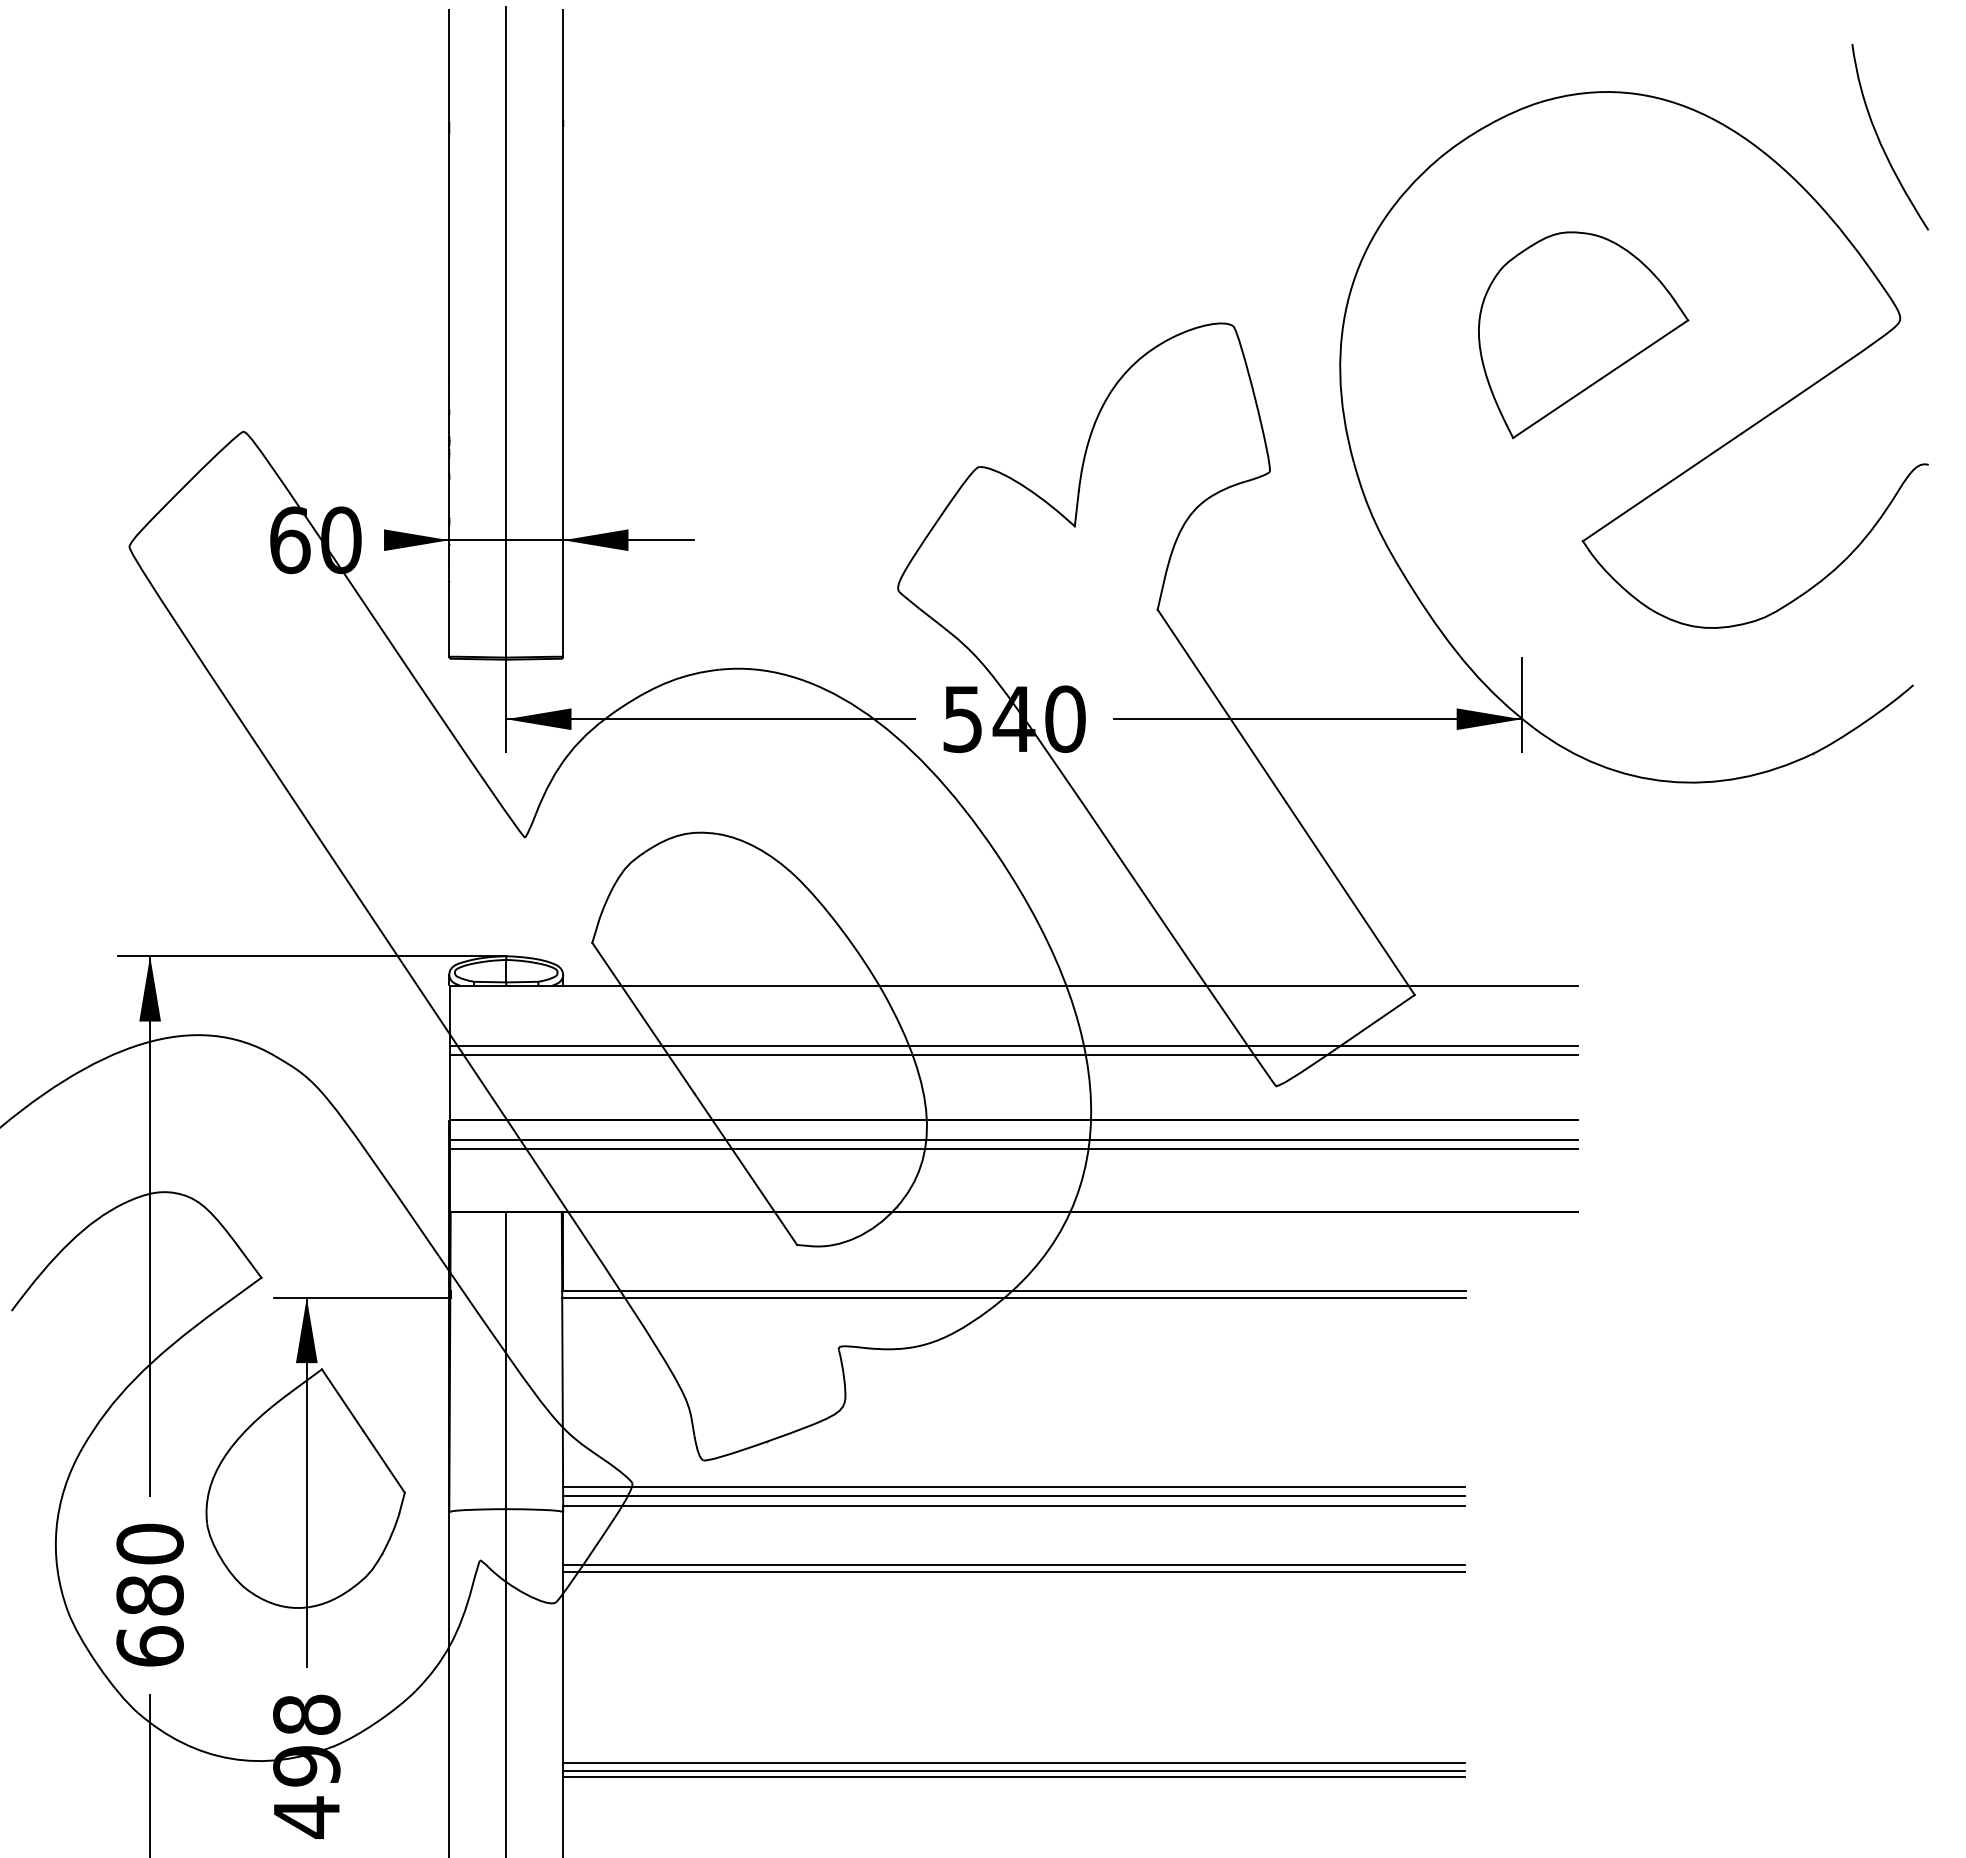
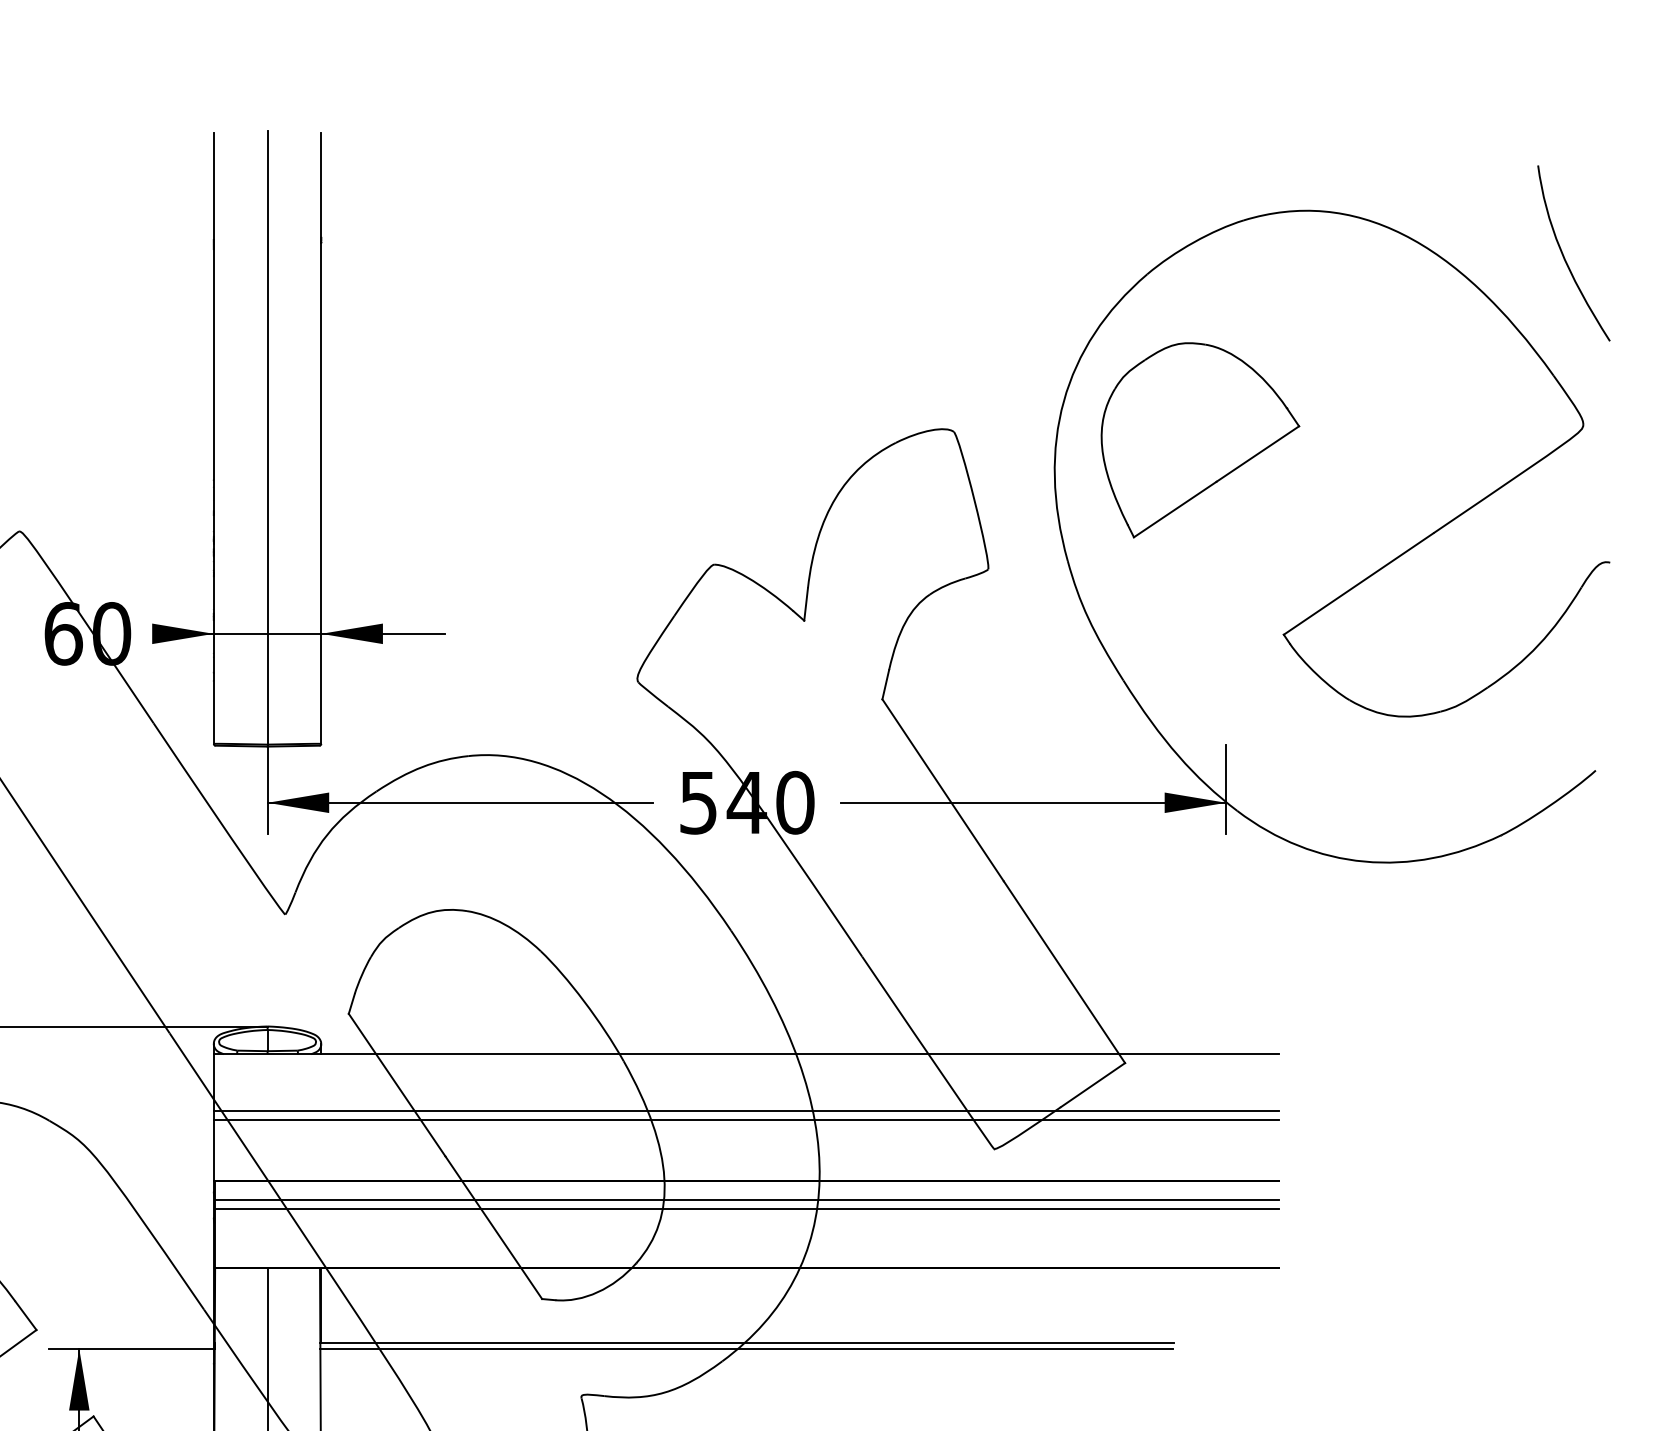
part: (1583, 335) -> (1200, 440), moved

